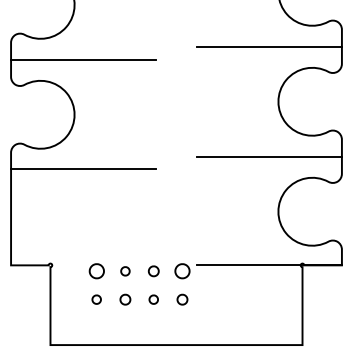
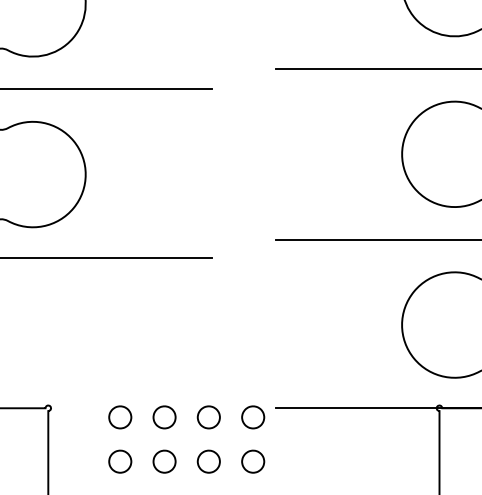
part: (125, 271) -> (164, 417), size x1.67
part: (153, 271) -> (208, 417), size x1.43
part: (96, 299) -> (119, 461), size x1.67
part: (125, 299) -> (164, 461), size x1.43
part: (153, 299) -> (208, 461), size x1.67
part: (182, 299) -> (253, 461), size x1.43

